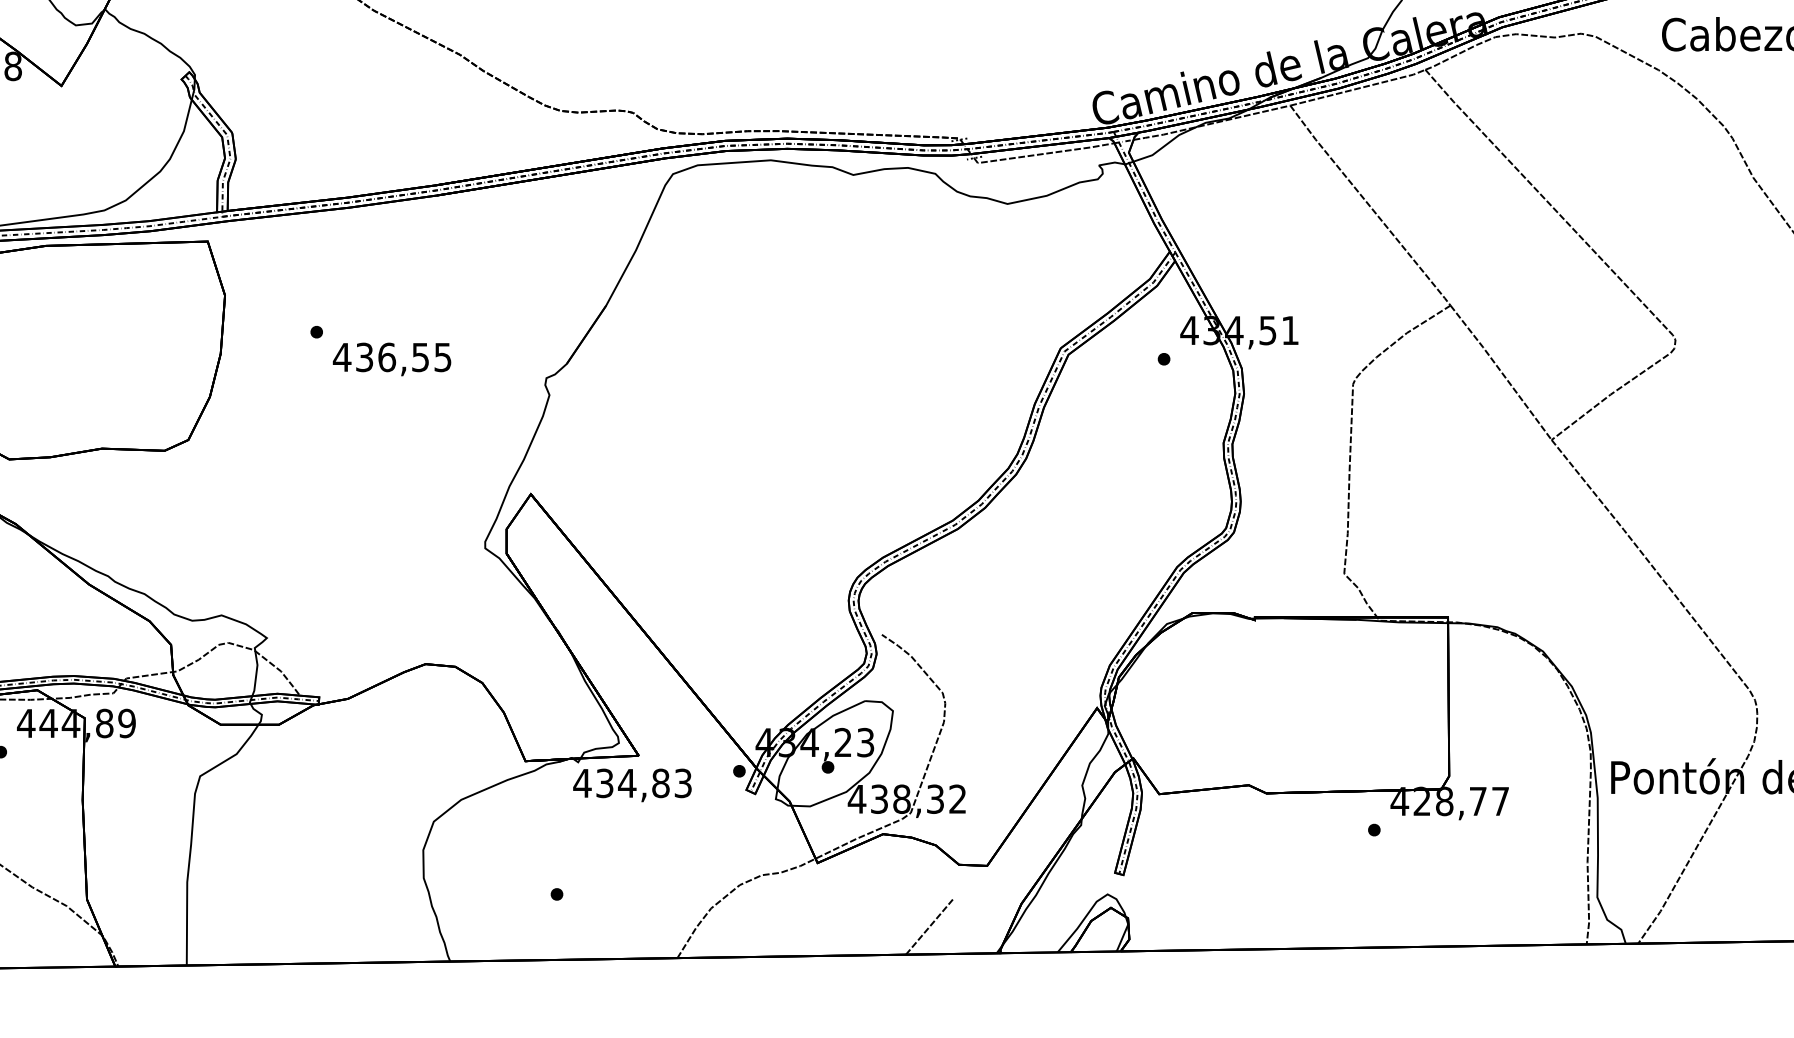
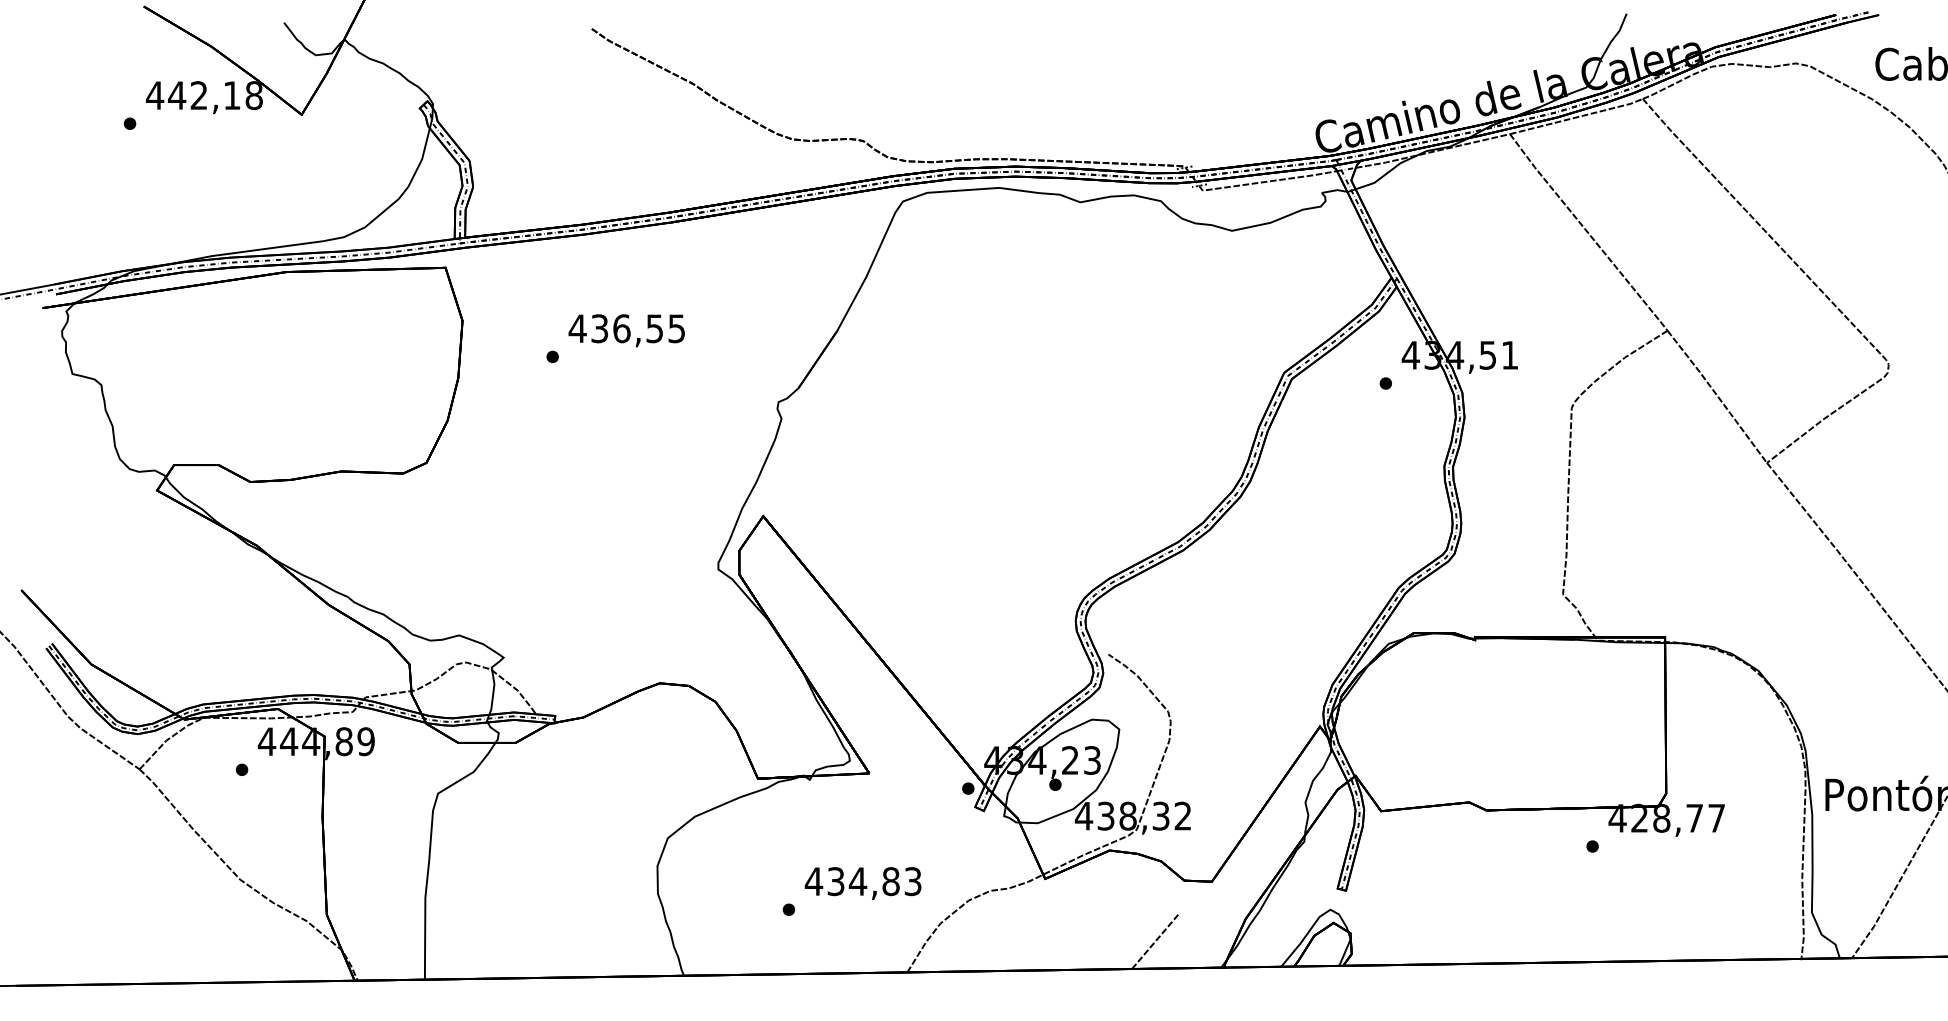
text: (391, 359) -> (626, 330), moved
text: (631, 785) -> (862, 883), moved

